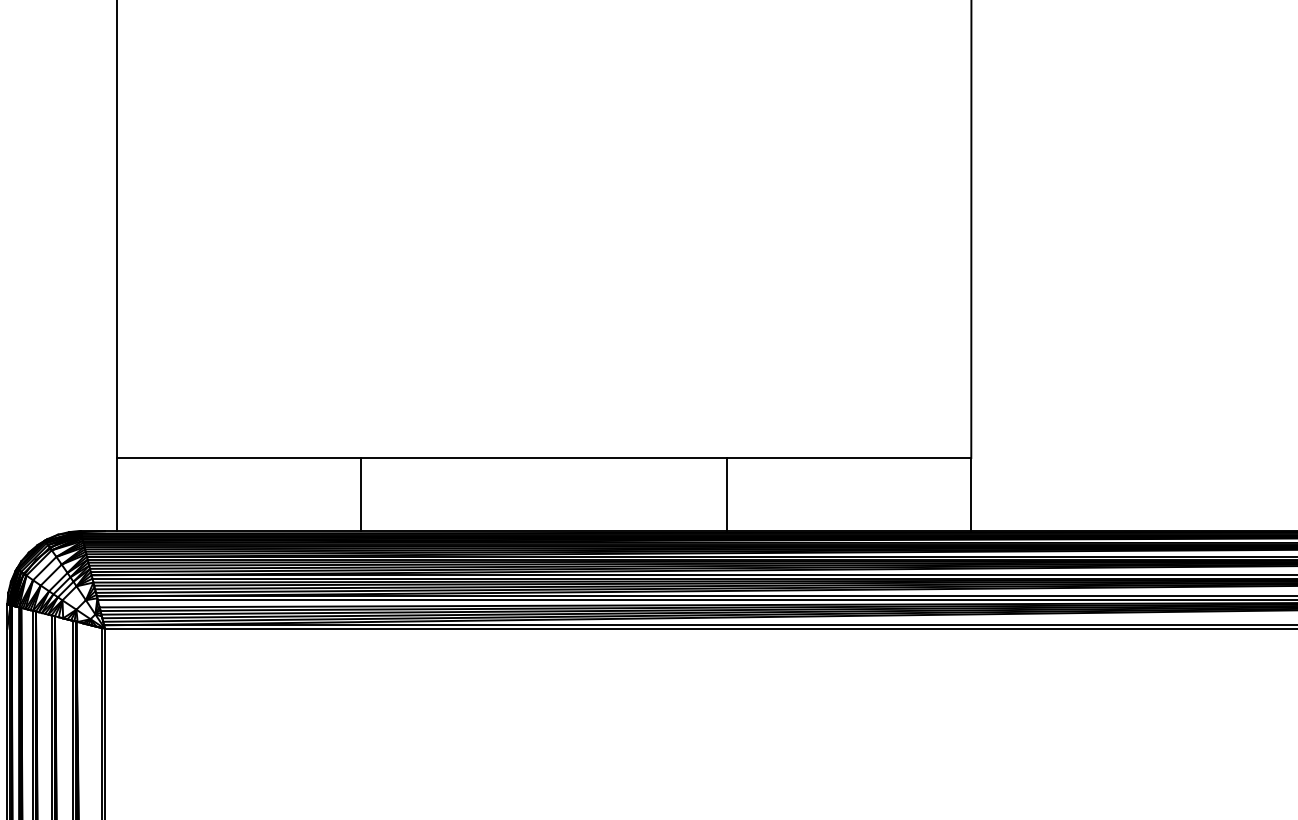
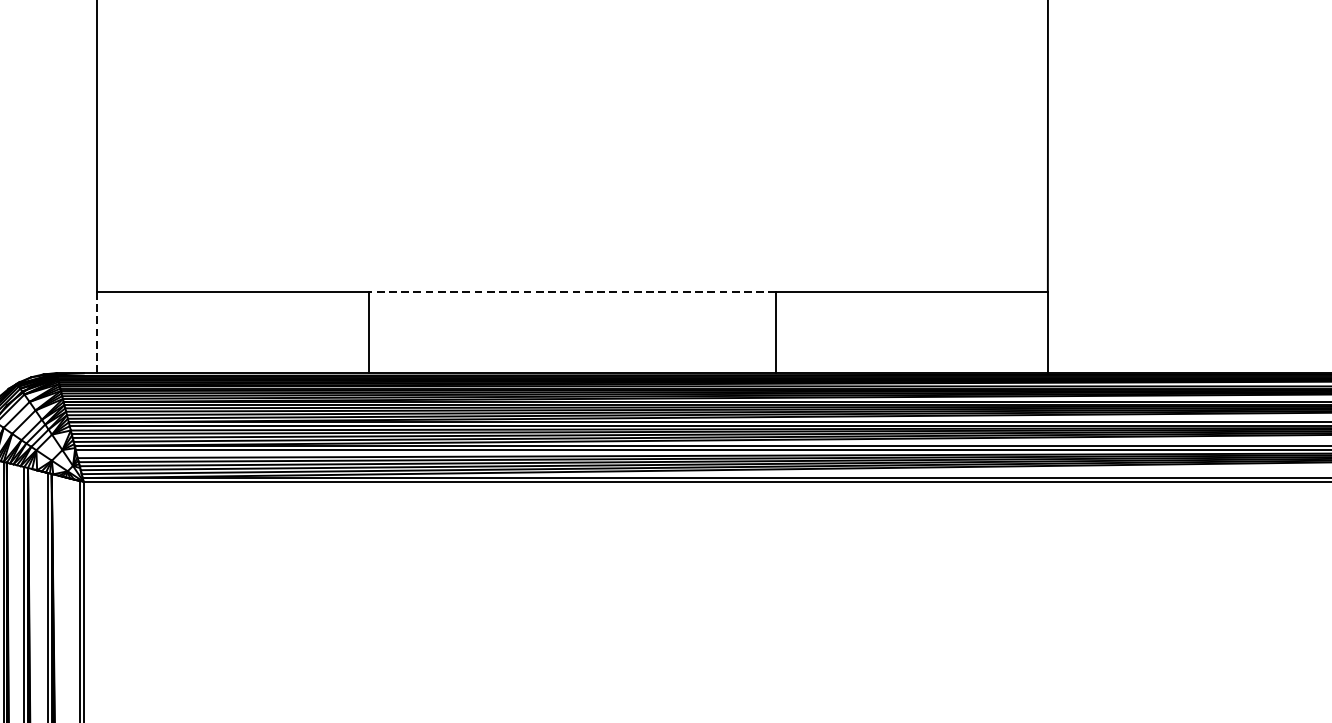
line: (543, 457) -> (571, 291), solid -> dashed
line: (117, 494) -> (97, 332), solid -> dashed

